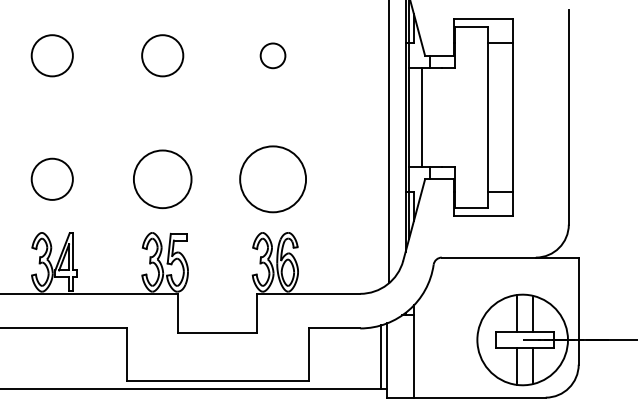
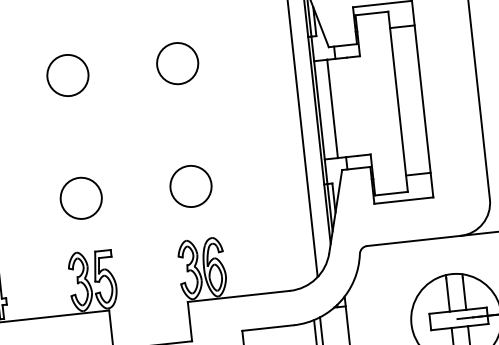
circle: (272, 55) -> (177, 63), size x1.67
circle: (162, 178) -> (80, 197), size x0.71
circle: (272, 178) -> (190, 185), size x0.62

